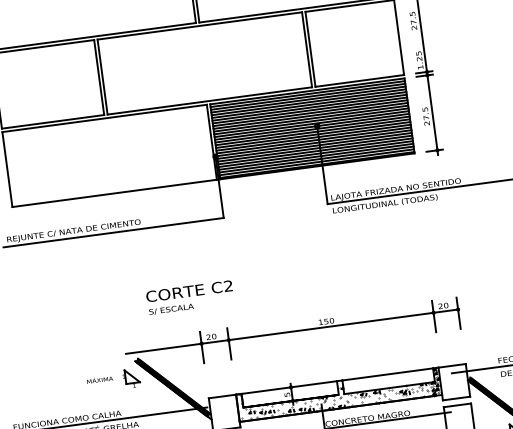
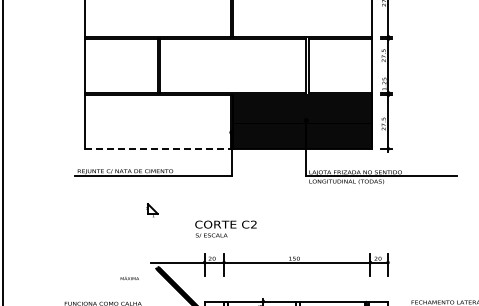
line: (115, 192) -> (158, 148), solid -> dashed
text: (189, 296) -> (225, 228), moved
part: (132, 378) -> (152, 210), moved

